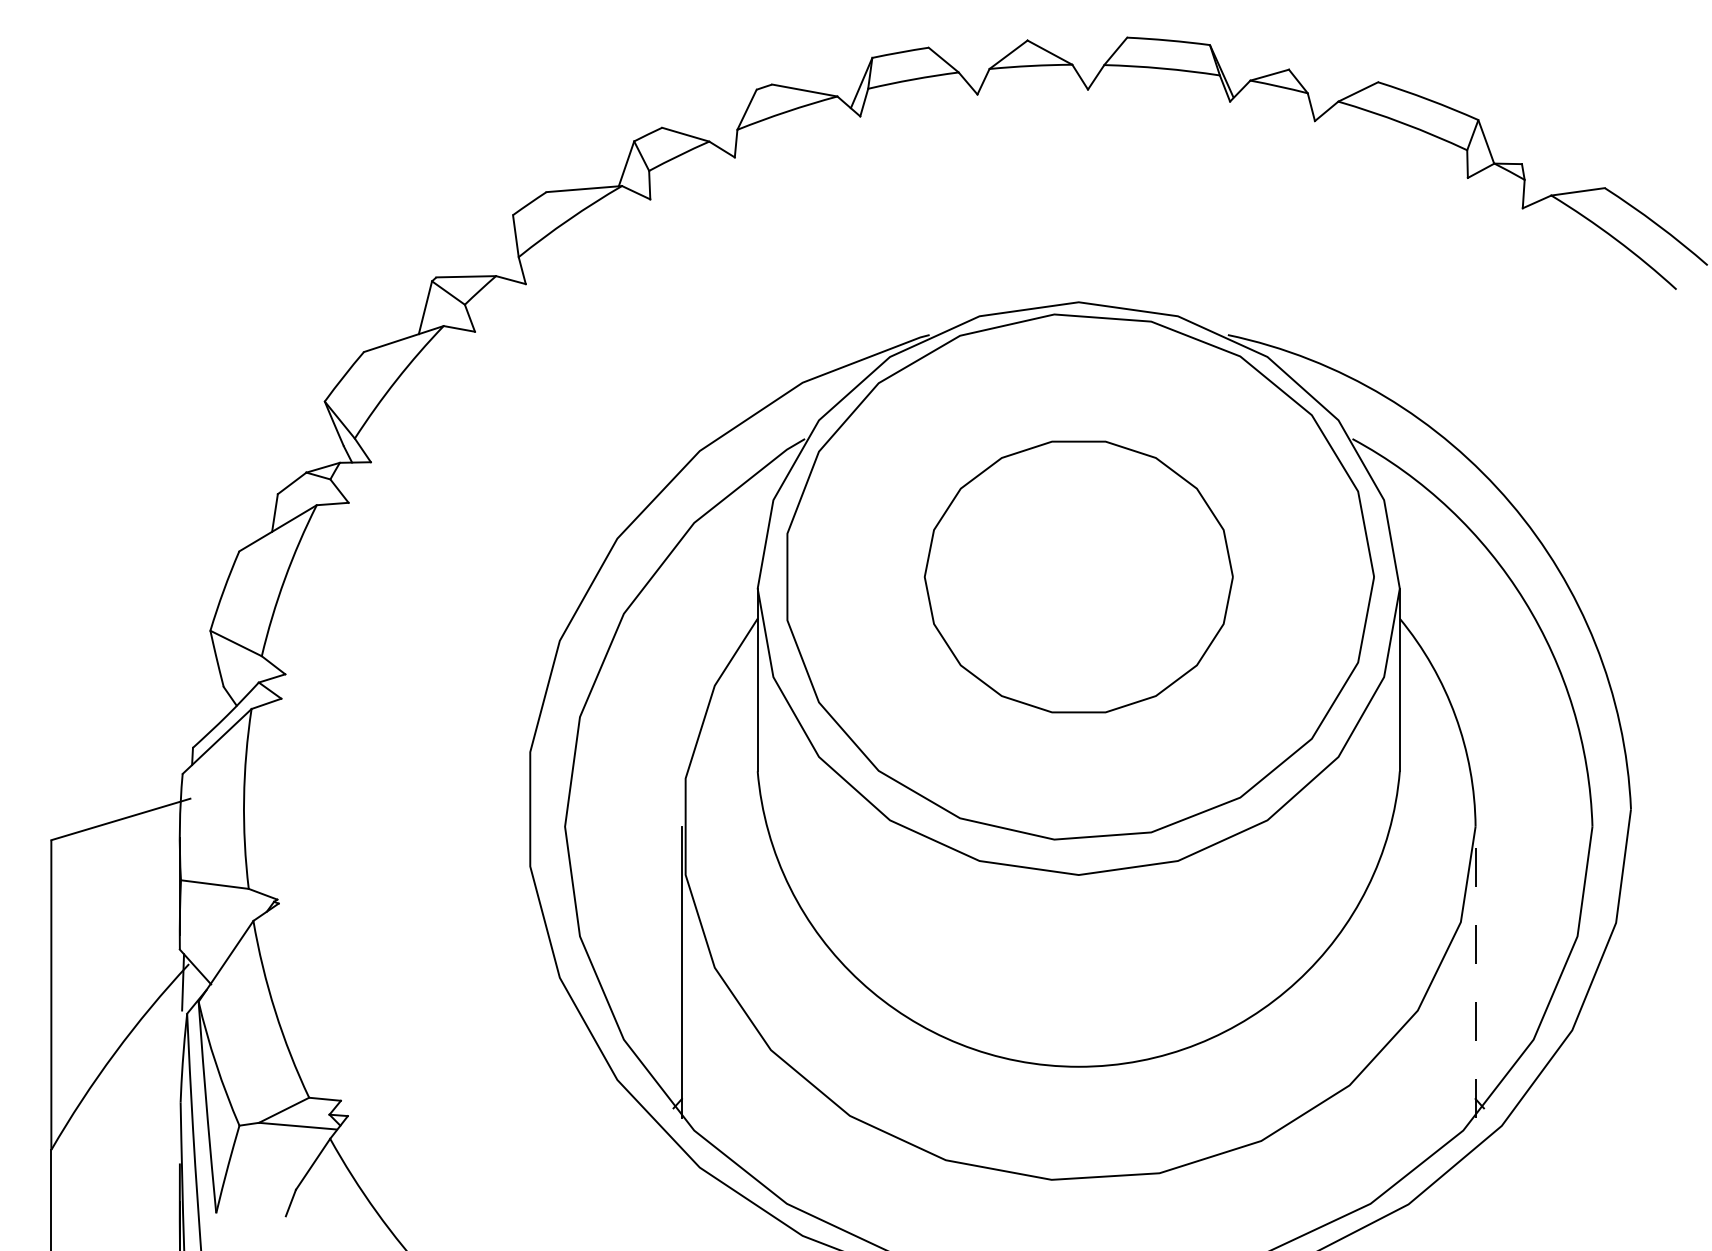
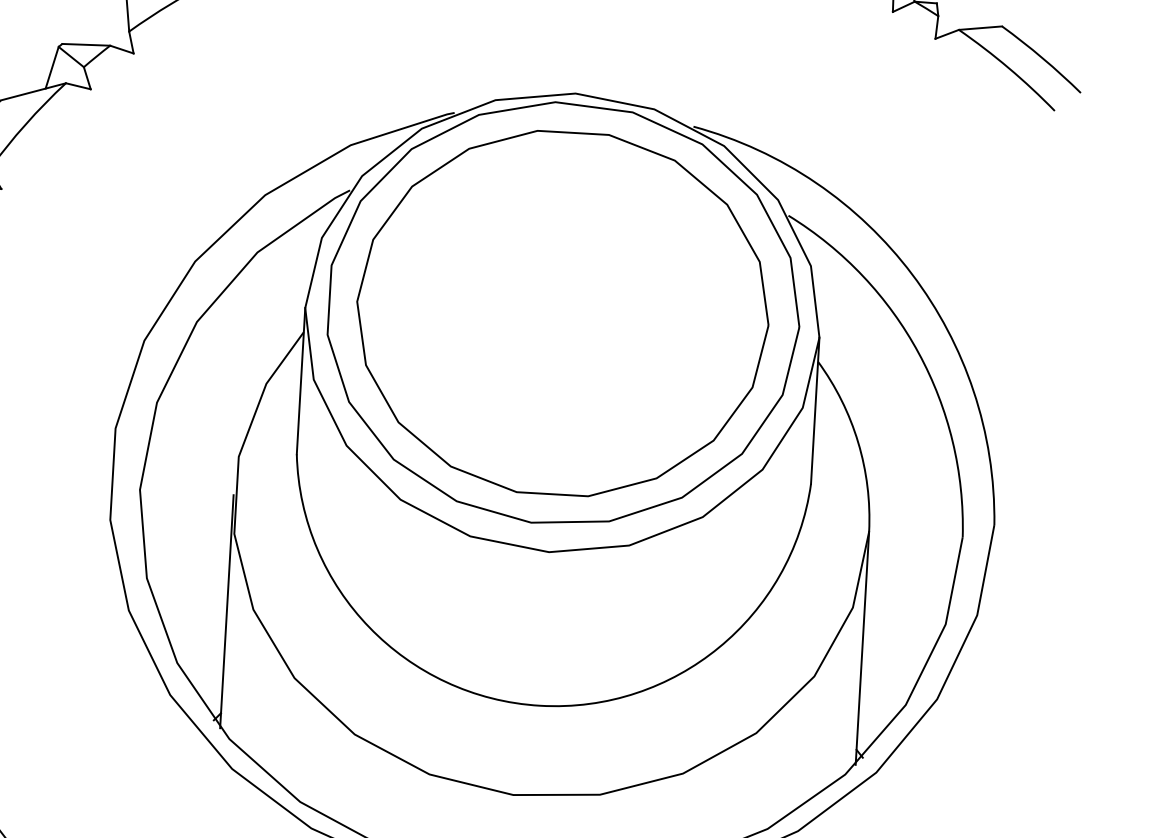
part: (1078, 576) -> (562, 313), size x1.67
line: (1475, 971) -> (862, 647), dashed -> solid

